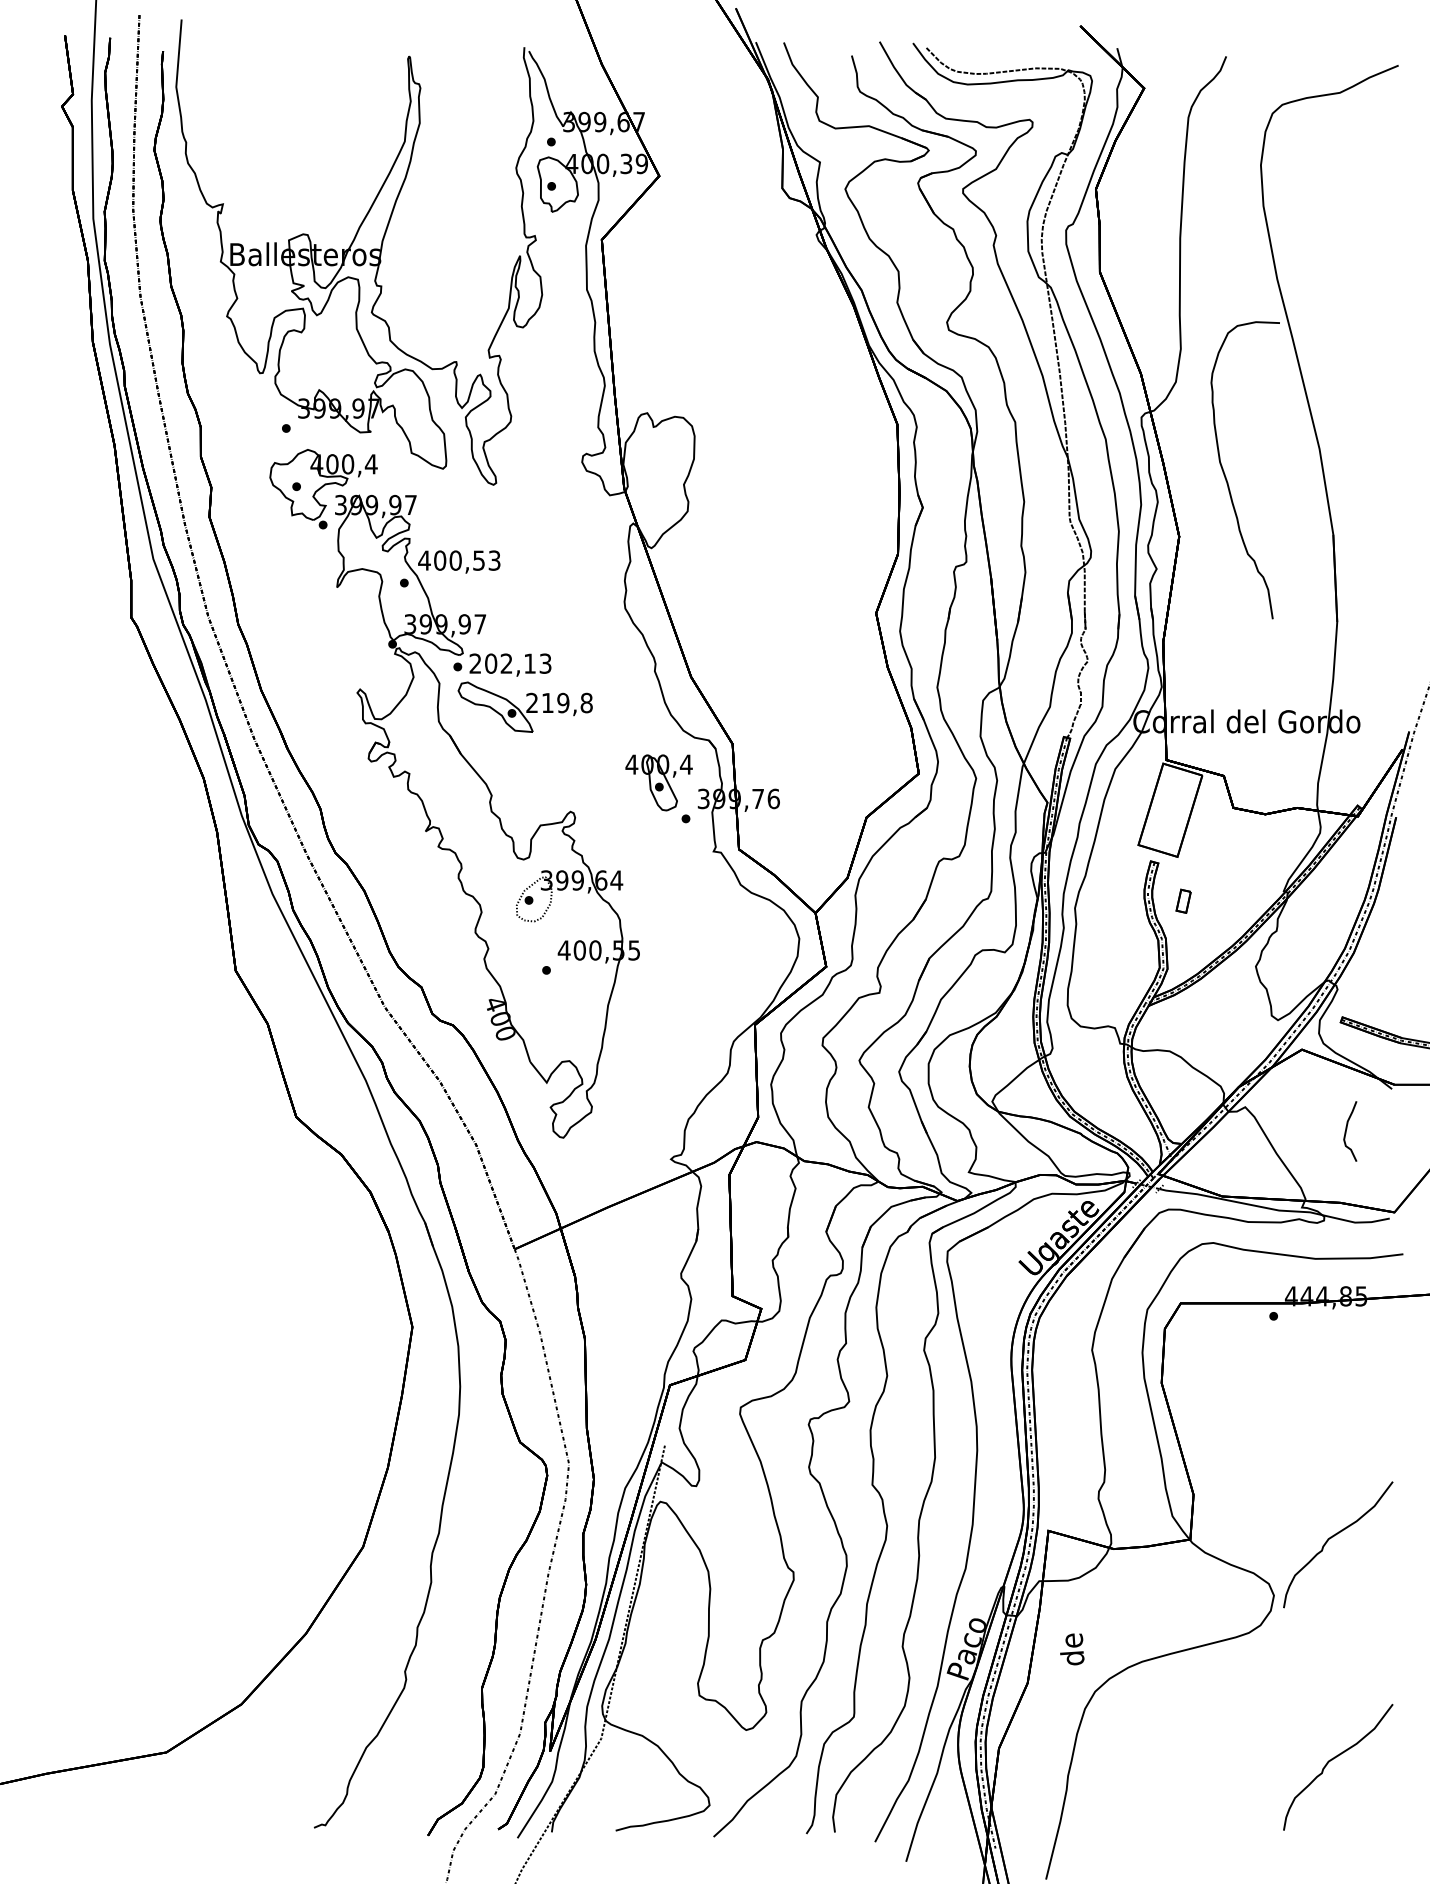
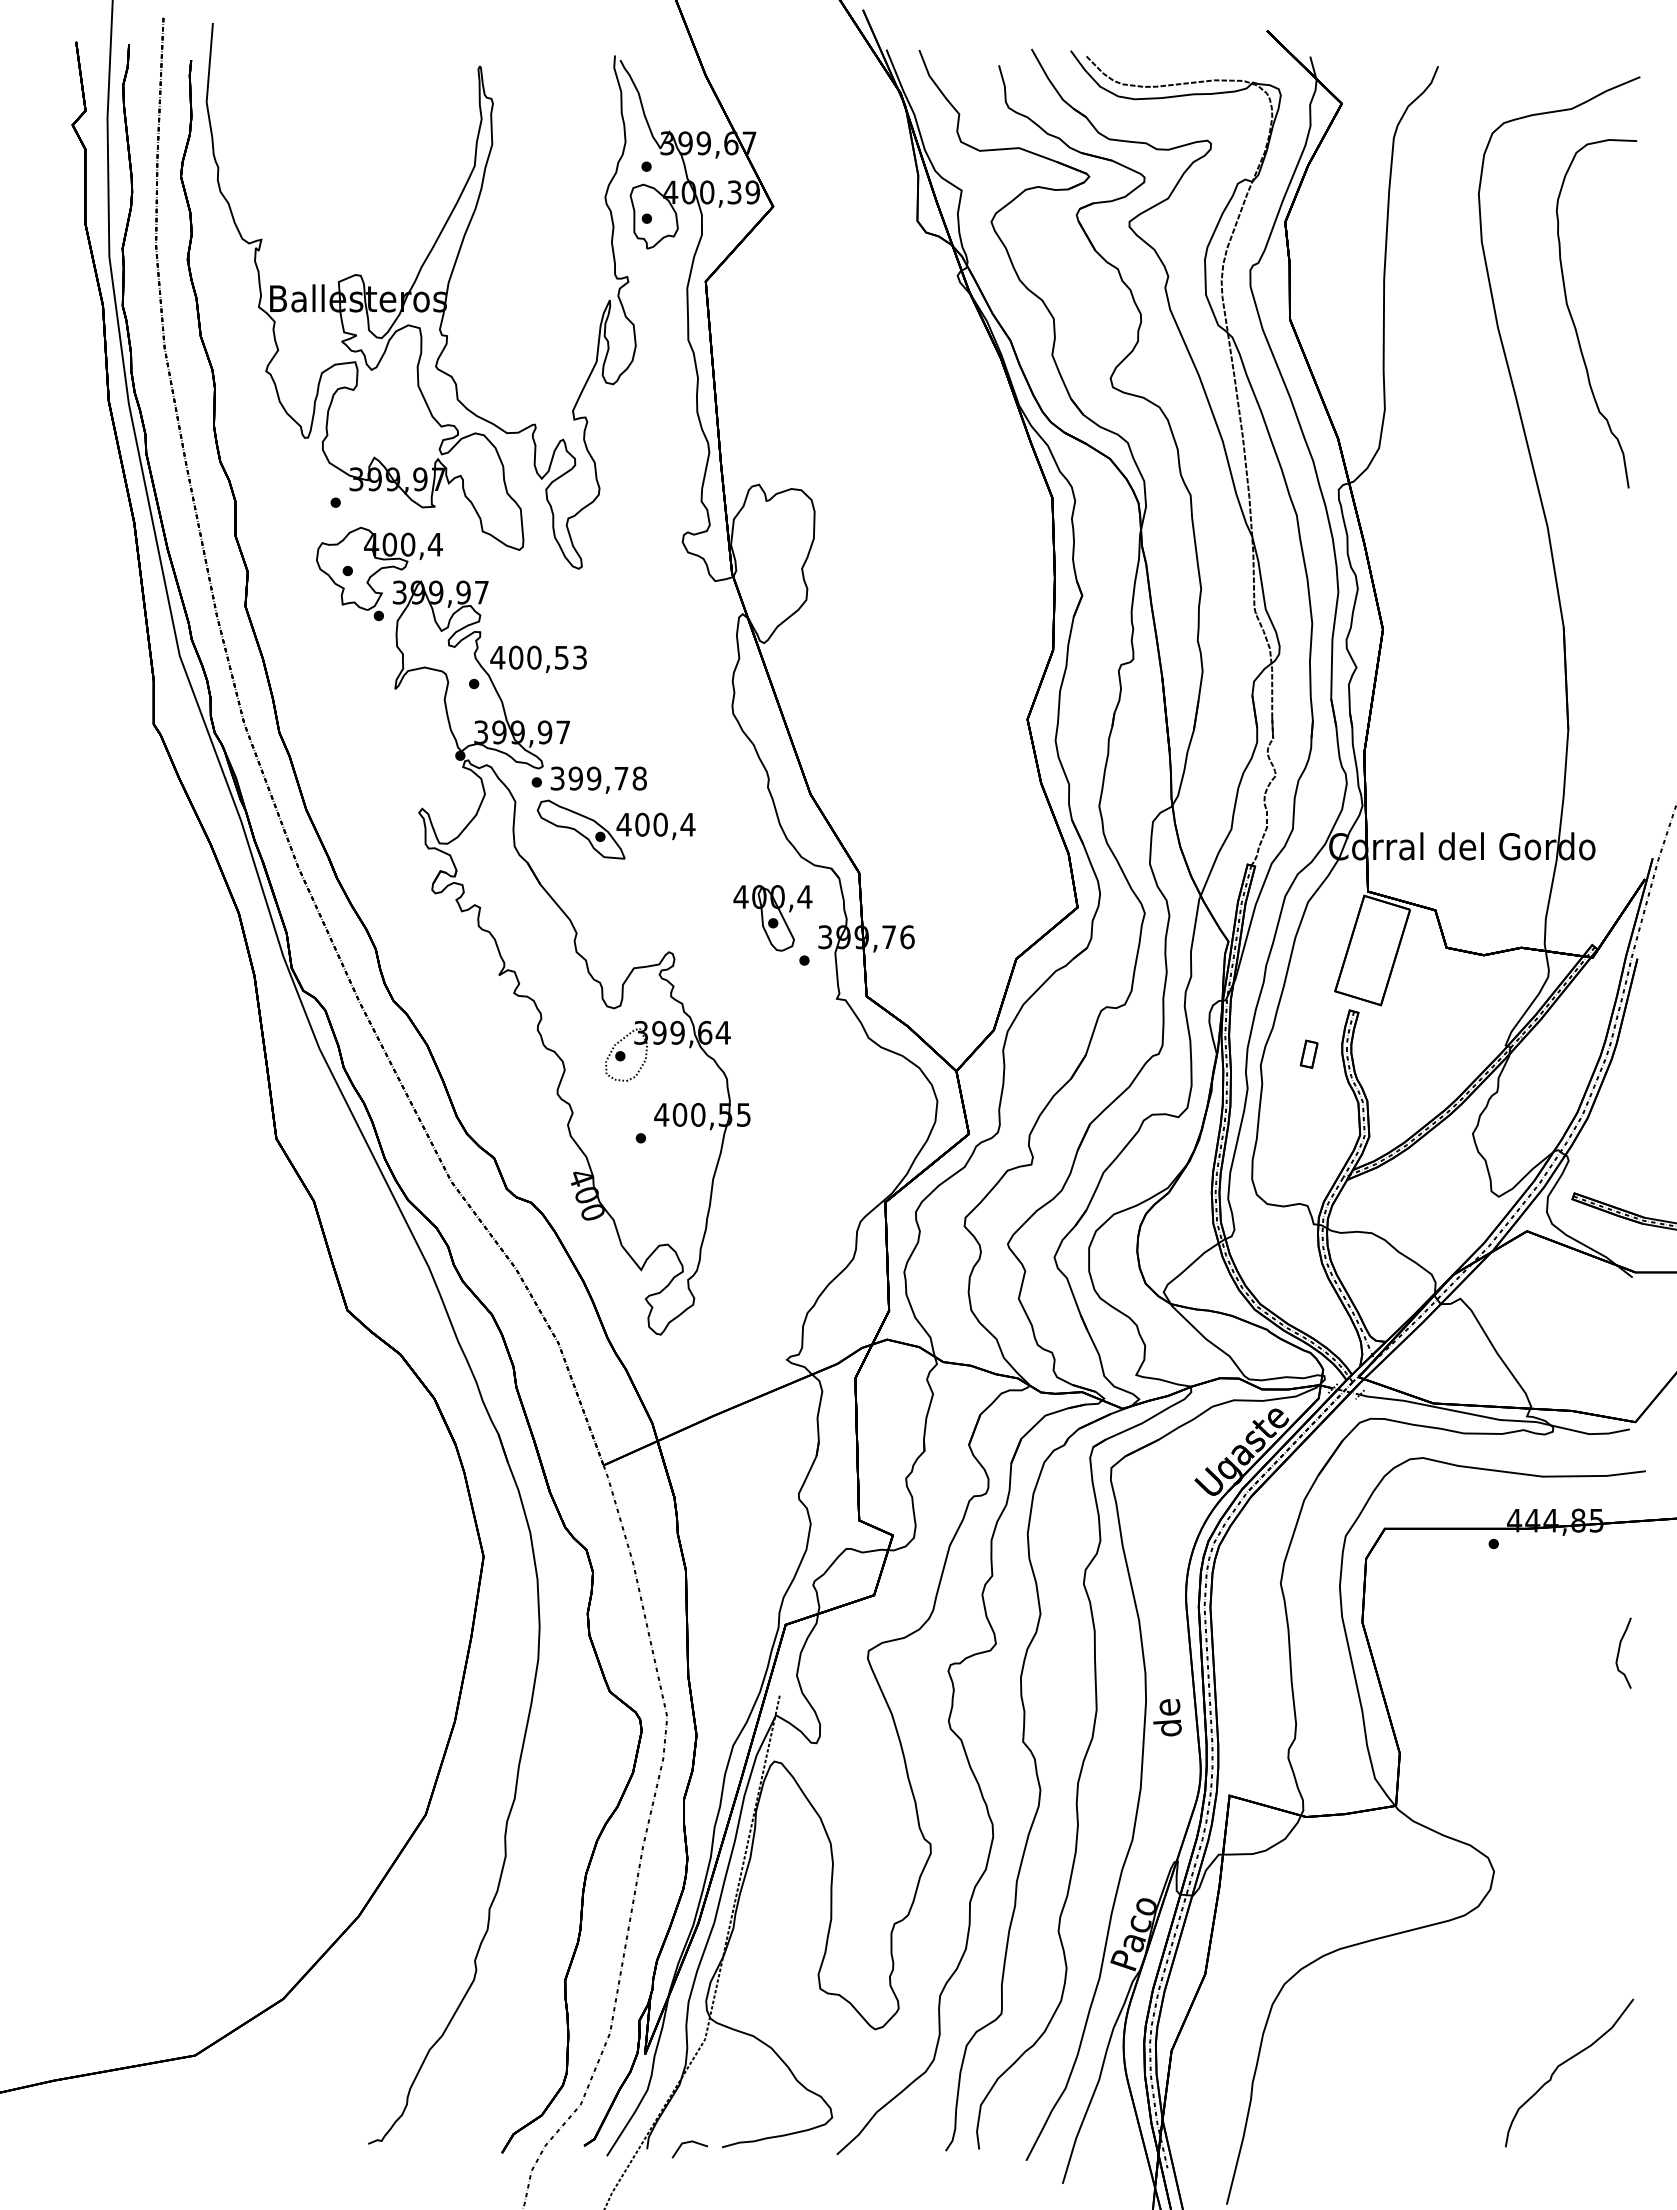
curve: (1225, 475) -> (1573, 319), moved
text: (510, 663) -> (598, 778), 202,13 -> 399,78
text: (558, 702) -> (655, 824), 219,8 -> 400,4
part: (1183, 900) -> (1308, 1053), moved
curve: (1346, 1130) -> (1619, 1652), moved
curve: (1333, 1537) -> (1563, 1803), removed
text: (1072, 1649) -> (1167, 1717), moved
line: (587, 1827) -> (688, 2143), added

